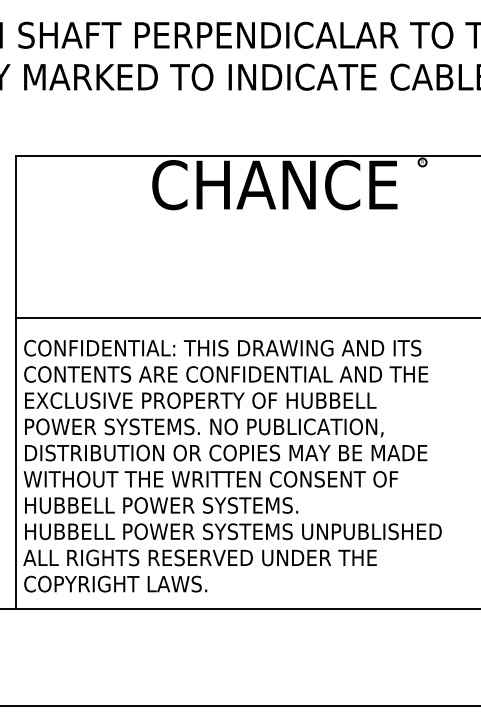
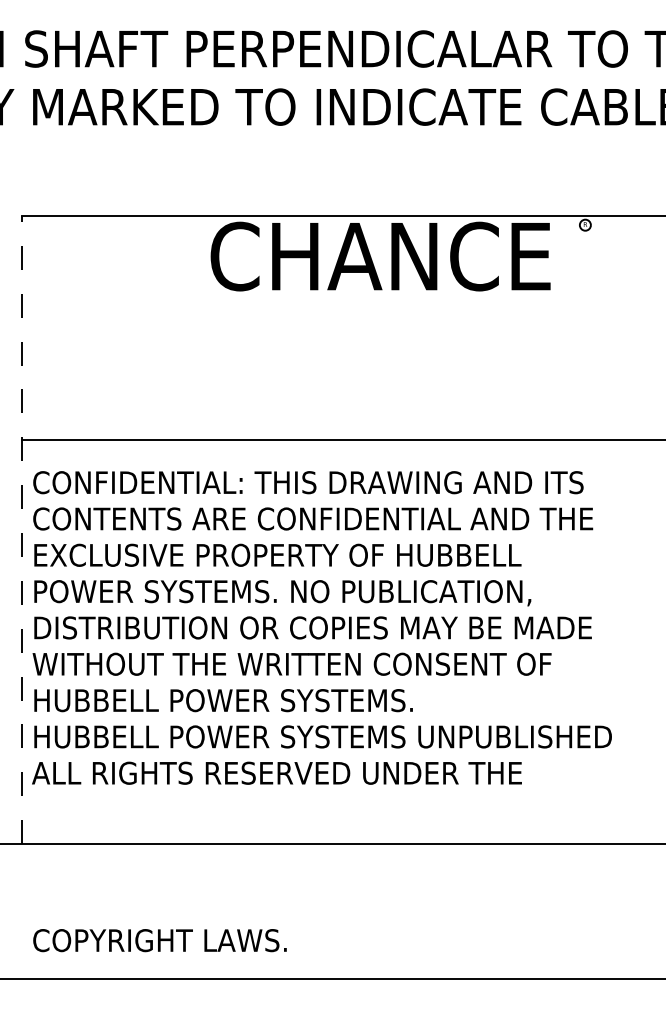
line: (15, 382) -> (21, 529), solid -> dashed
text: (115, 584) -> (159, 940), moved

